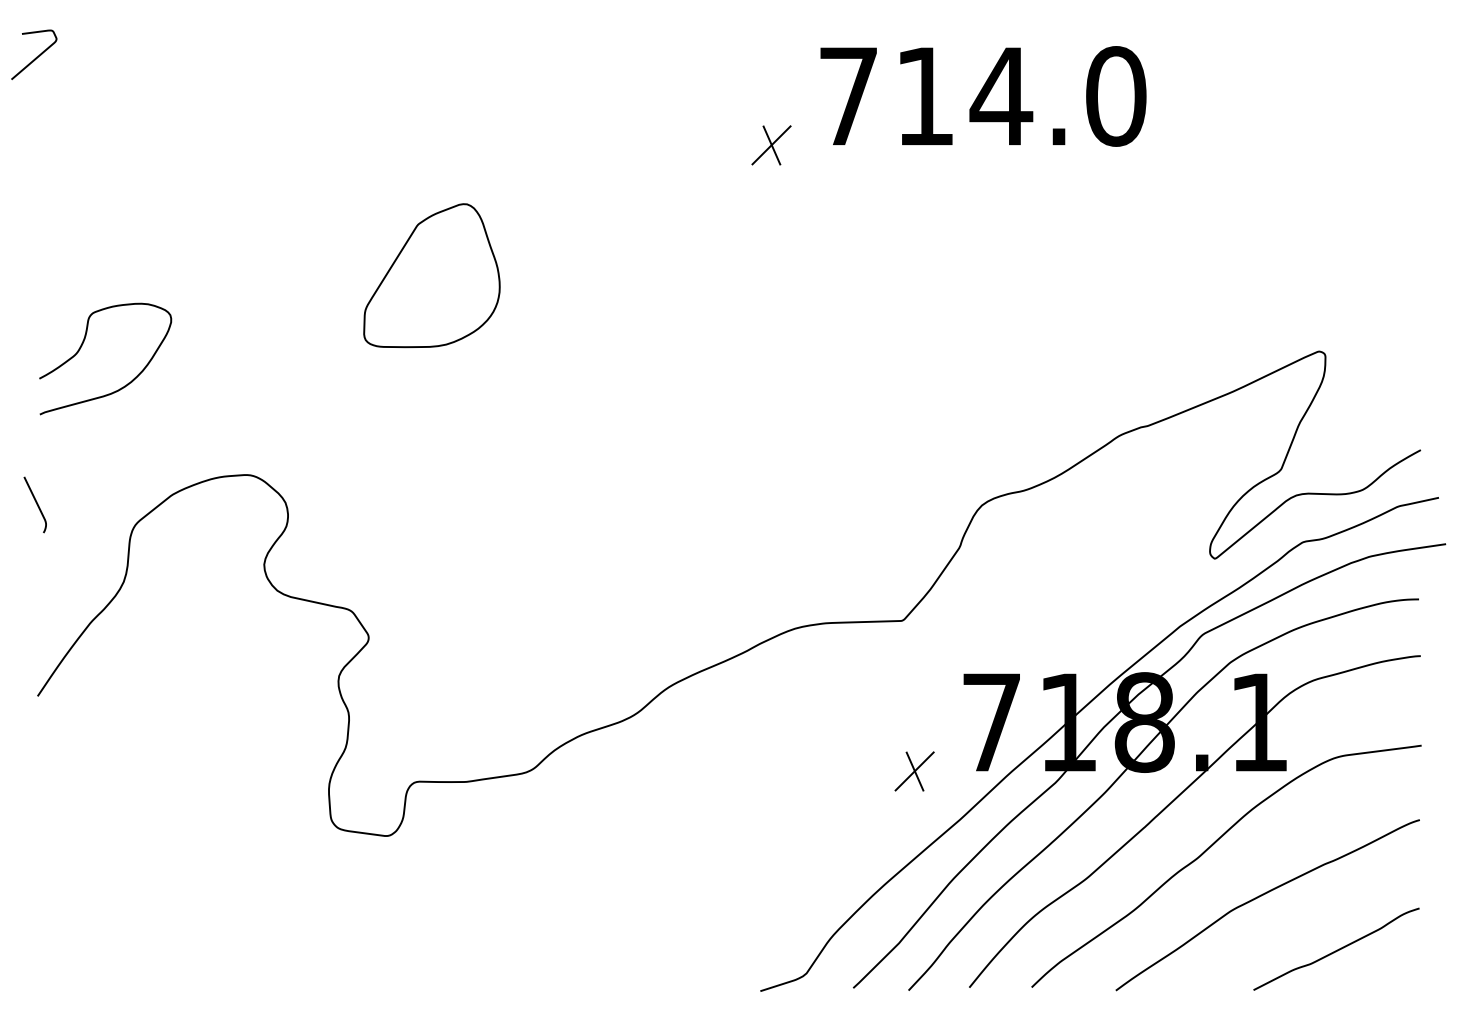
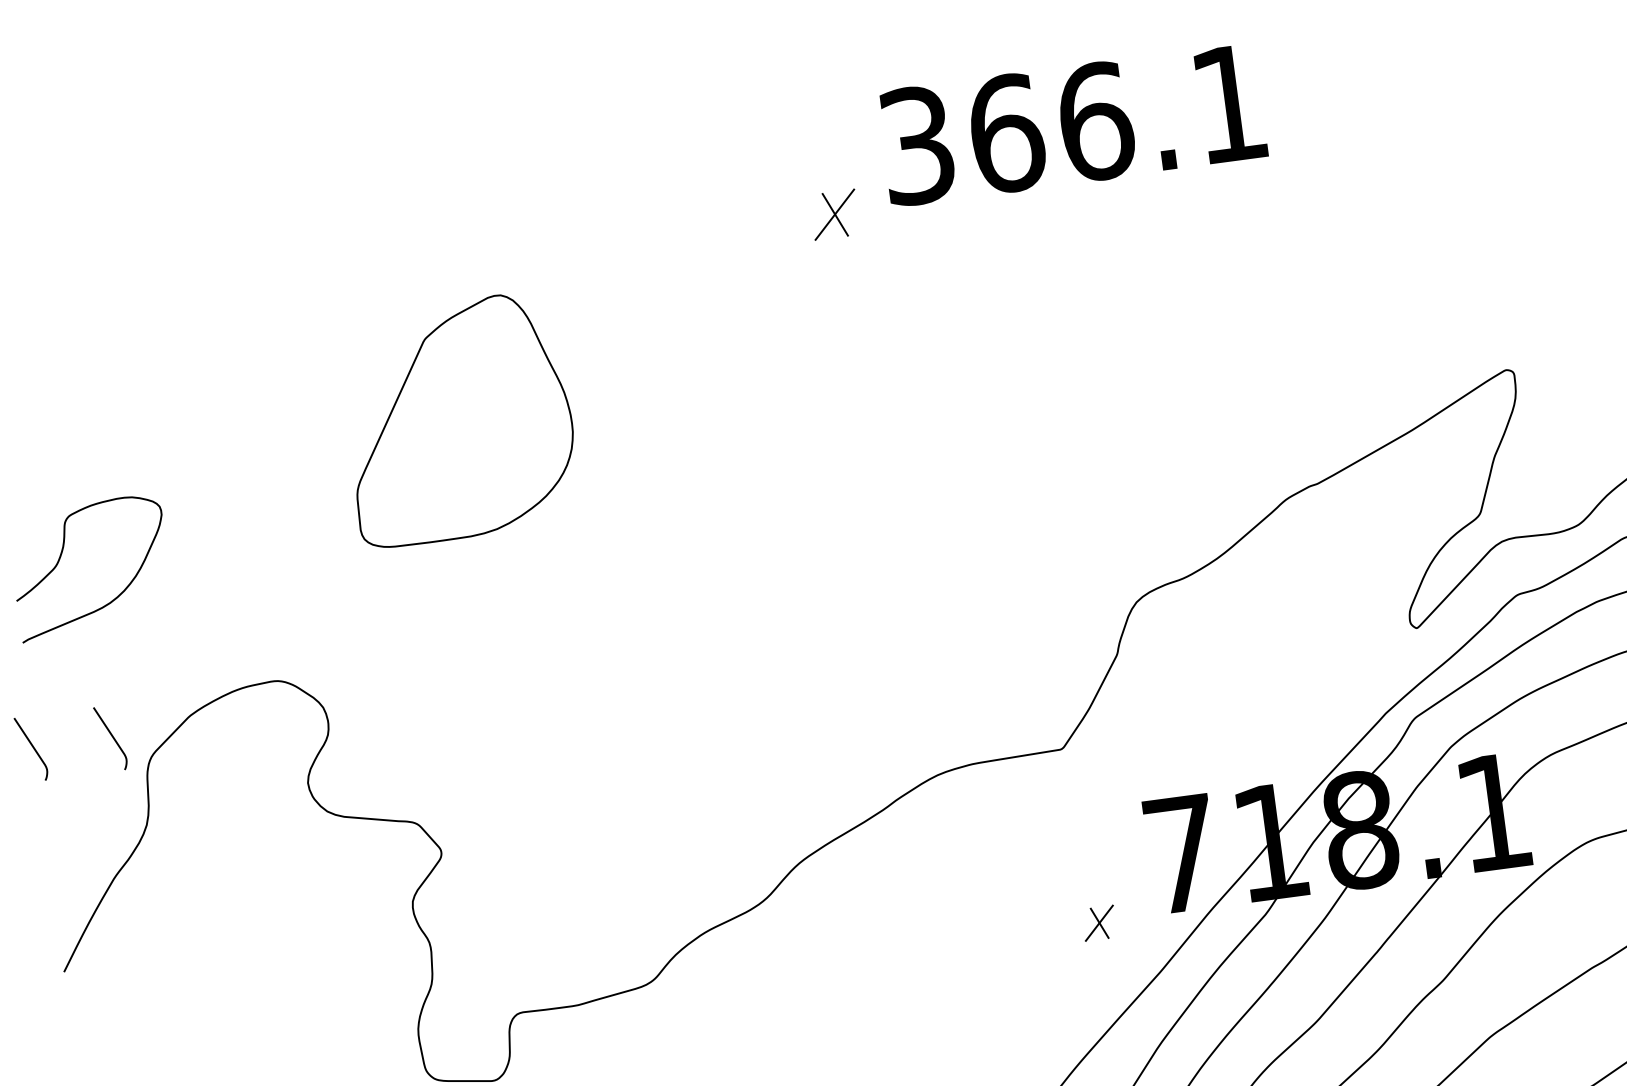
text: (982, 96) -> (1073, 124), 714.0 -> 366.1
part: (431, 275) -> (458, 419), size x1.4
curve: (104, 504) -> (112, 737), added
part: (914, 771) -> (1099, 923), size x0.7

